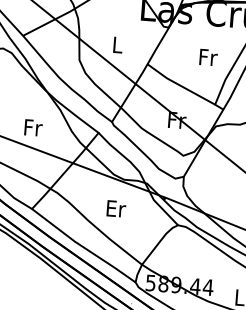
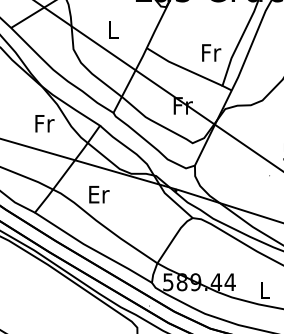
text: (208, 57) -> (211, 52), moved
text: (33, 127) -> (44, 123), moved
text: (116, 208) -> (99, 194), moved

